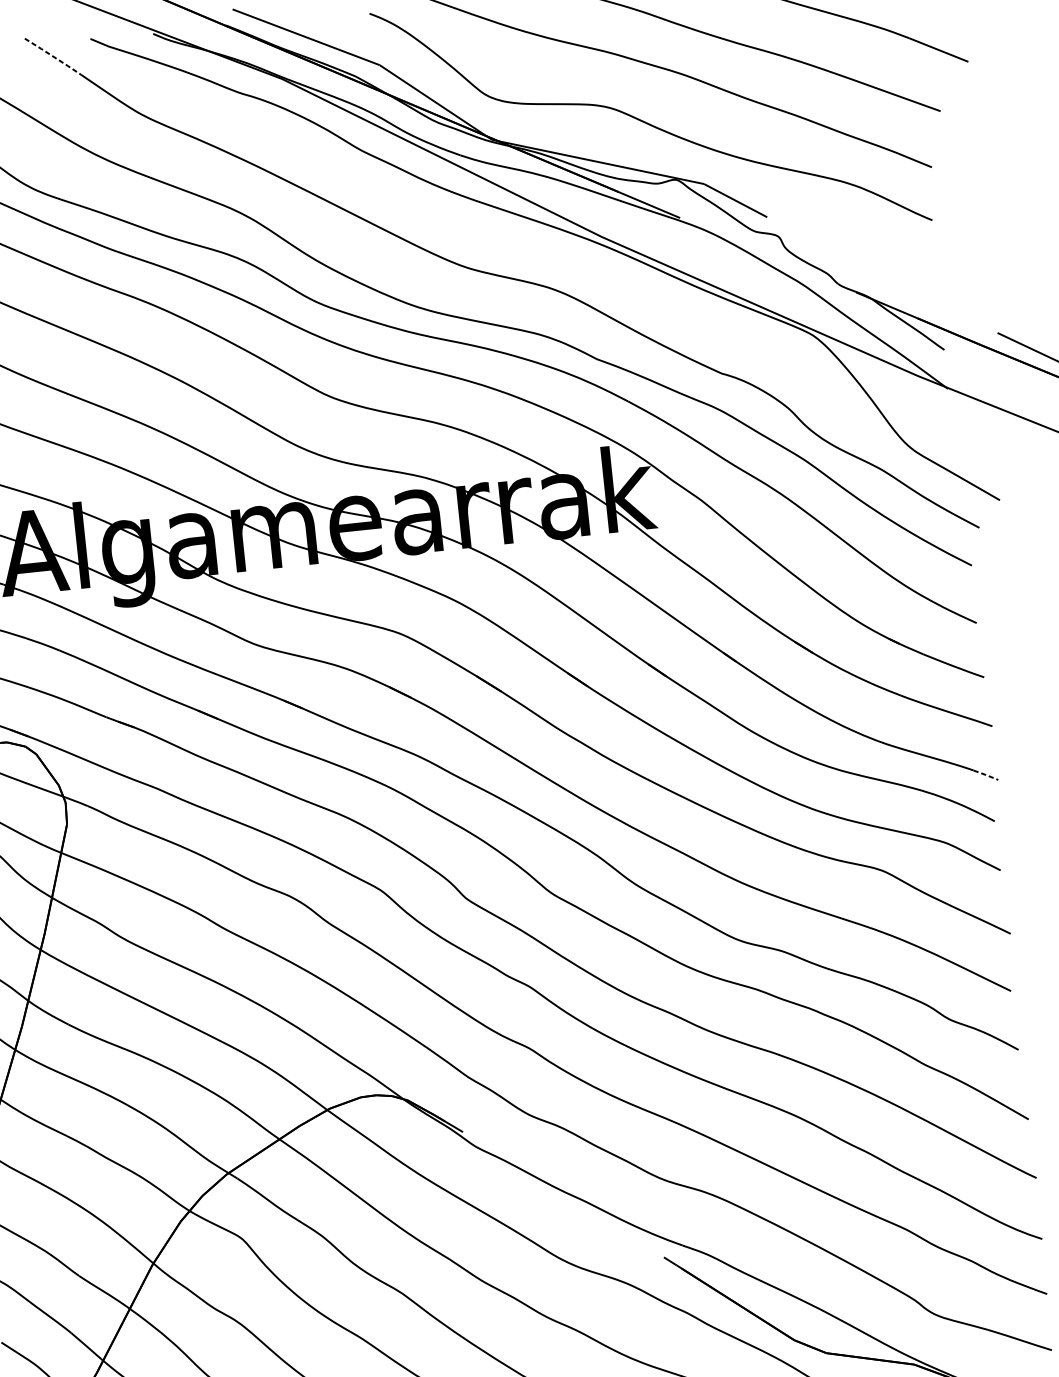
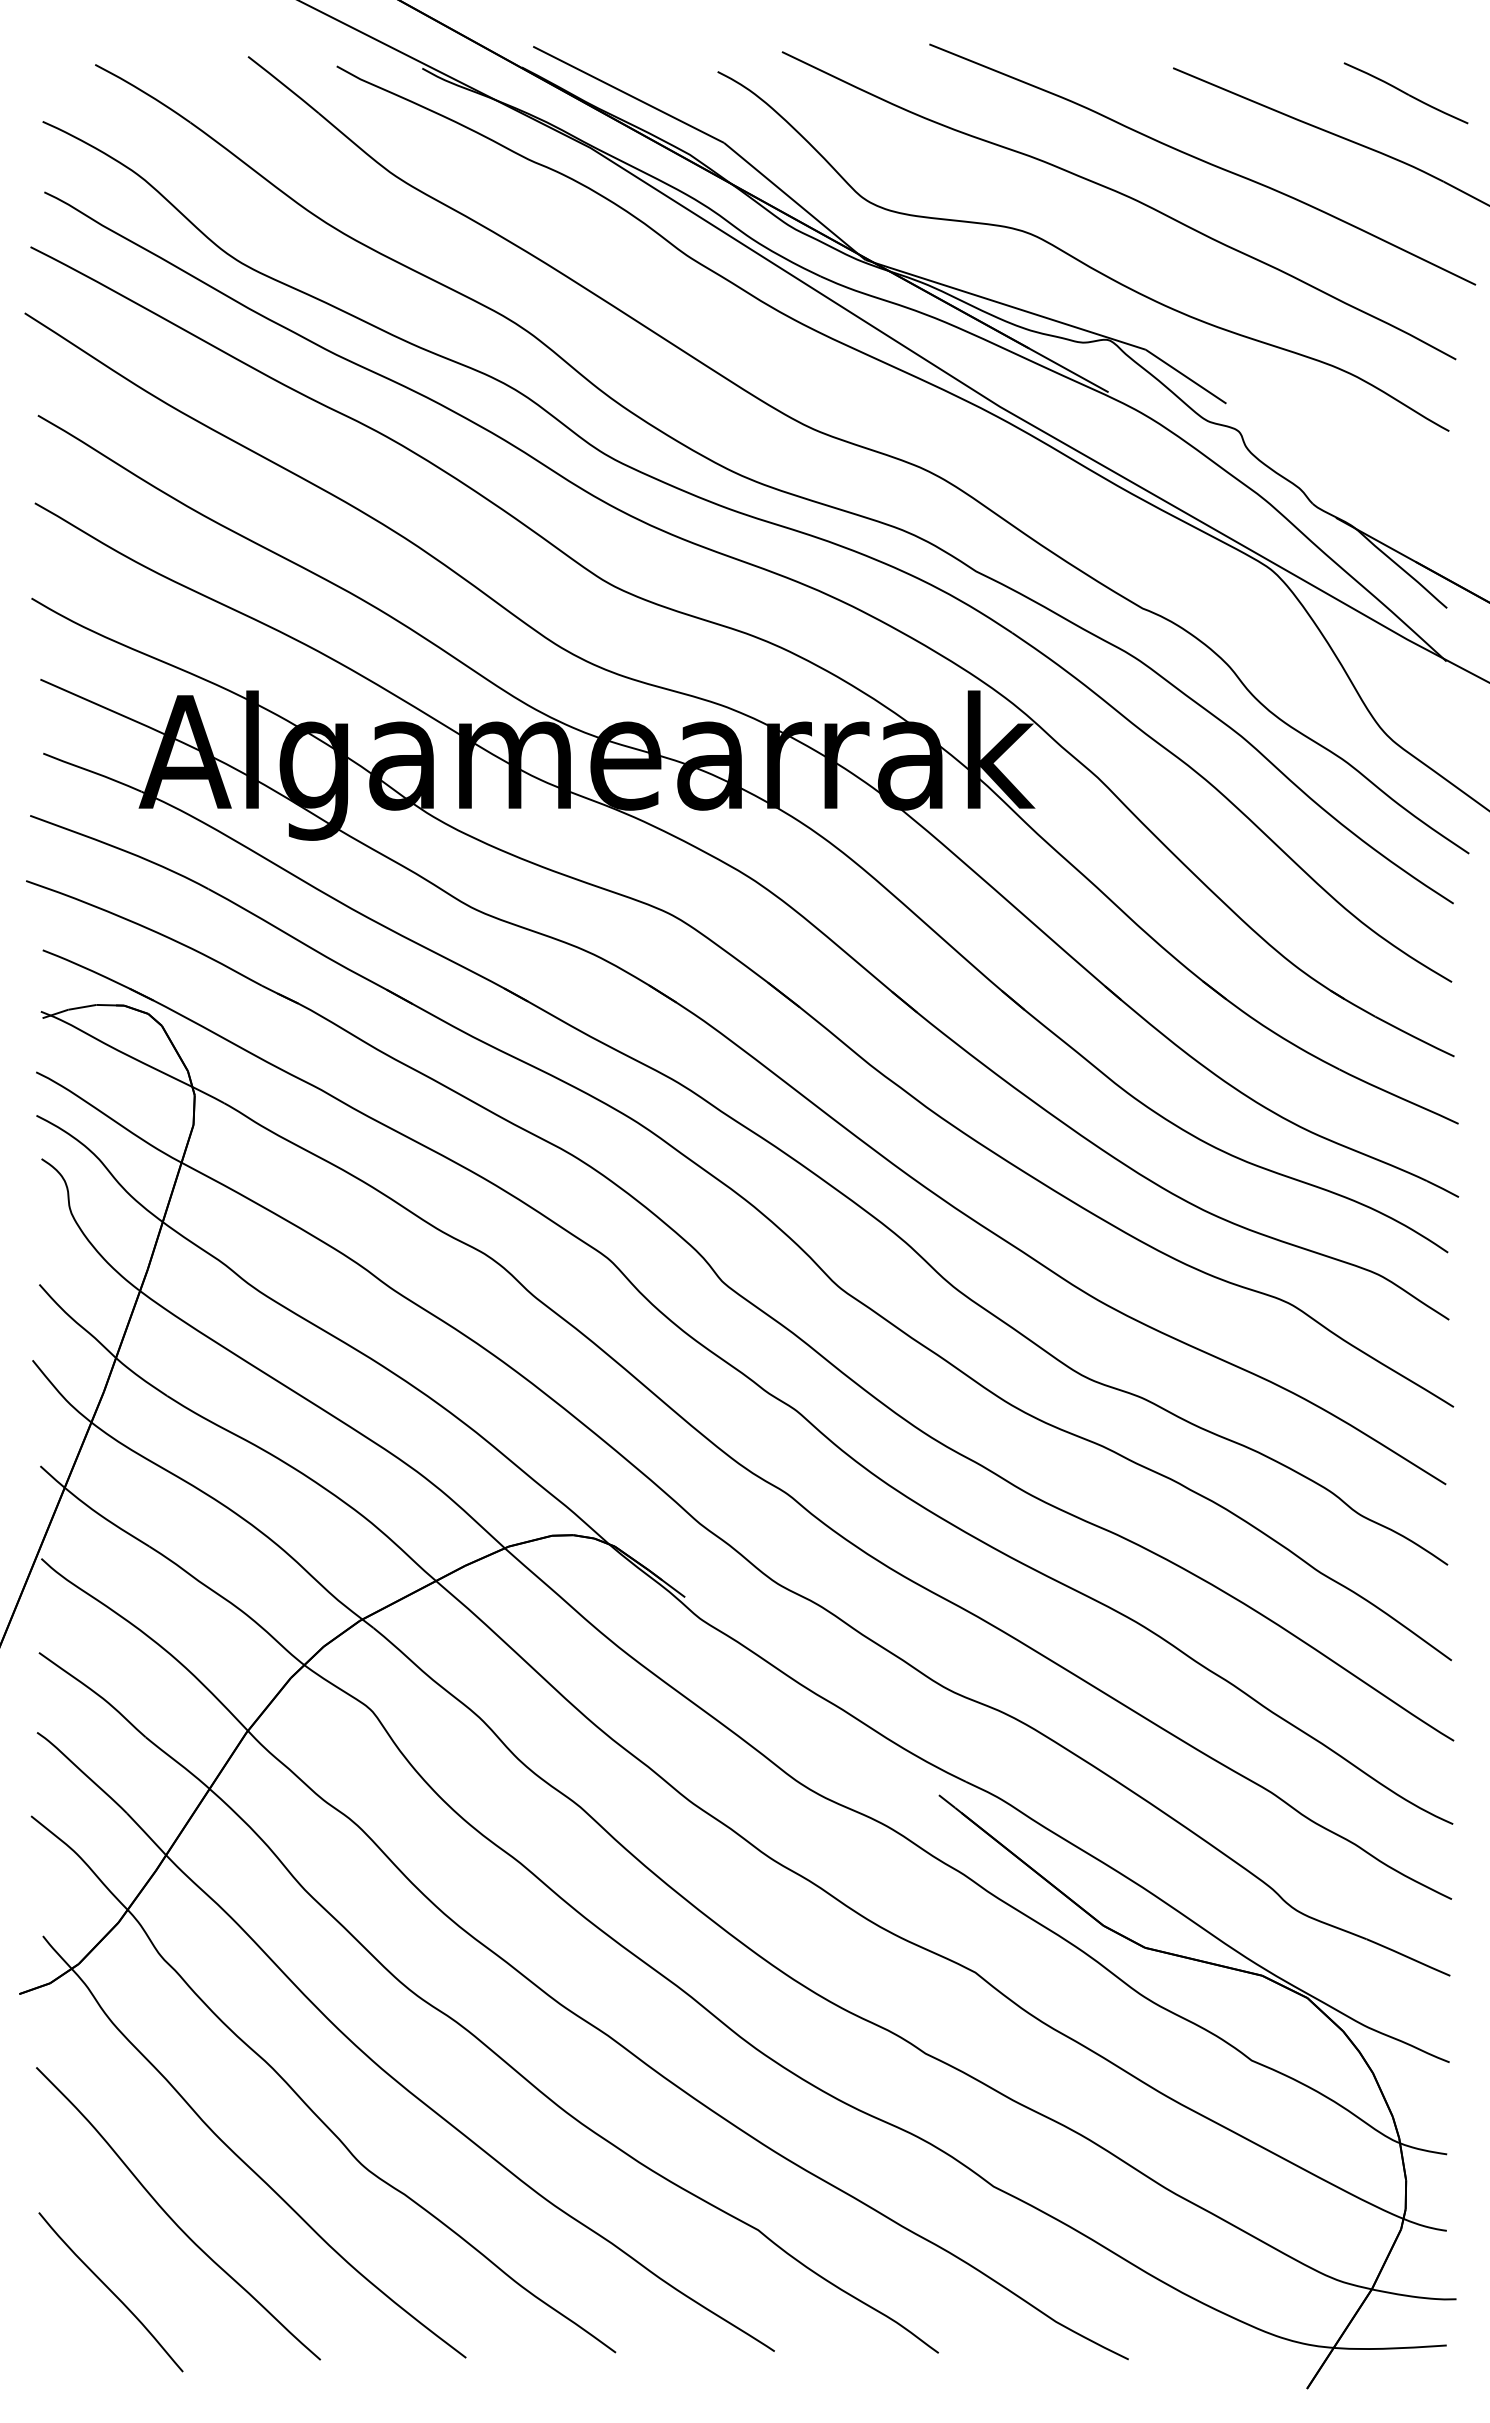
line: (52, 56) -> (283, 84), dashed -> solid
line: (986, 775) -> (1443, 1189), dashed -> solid

